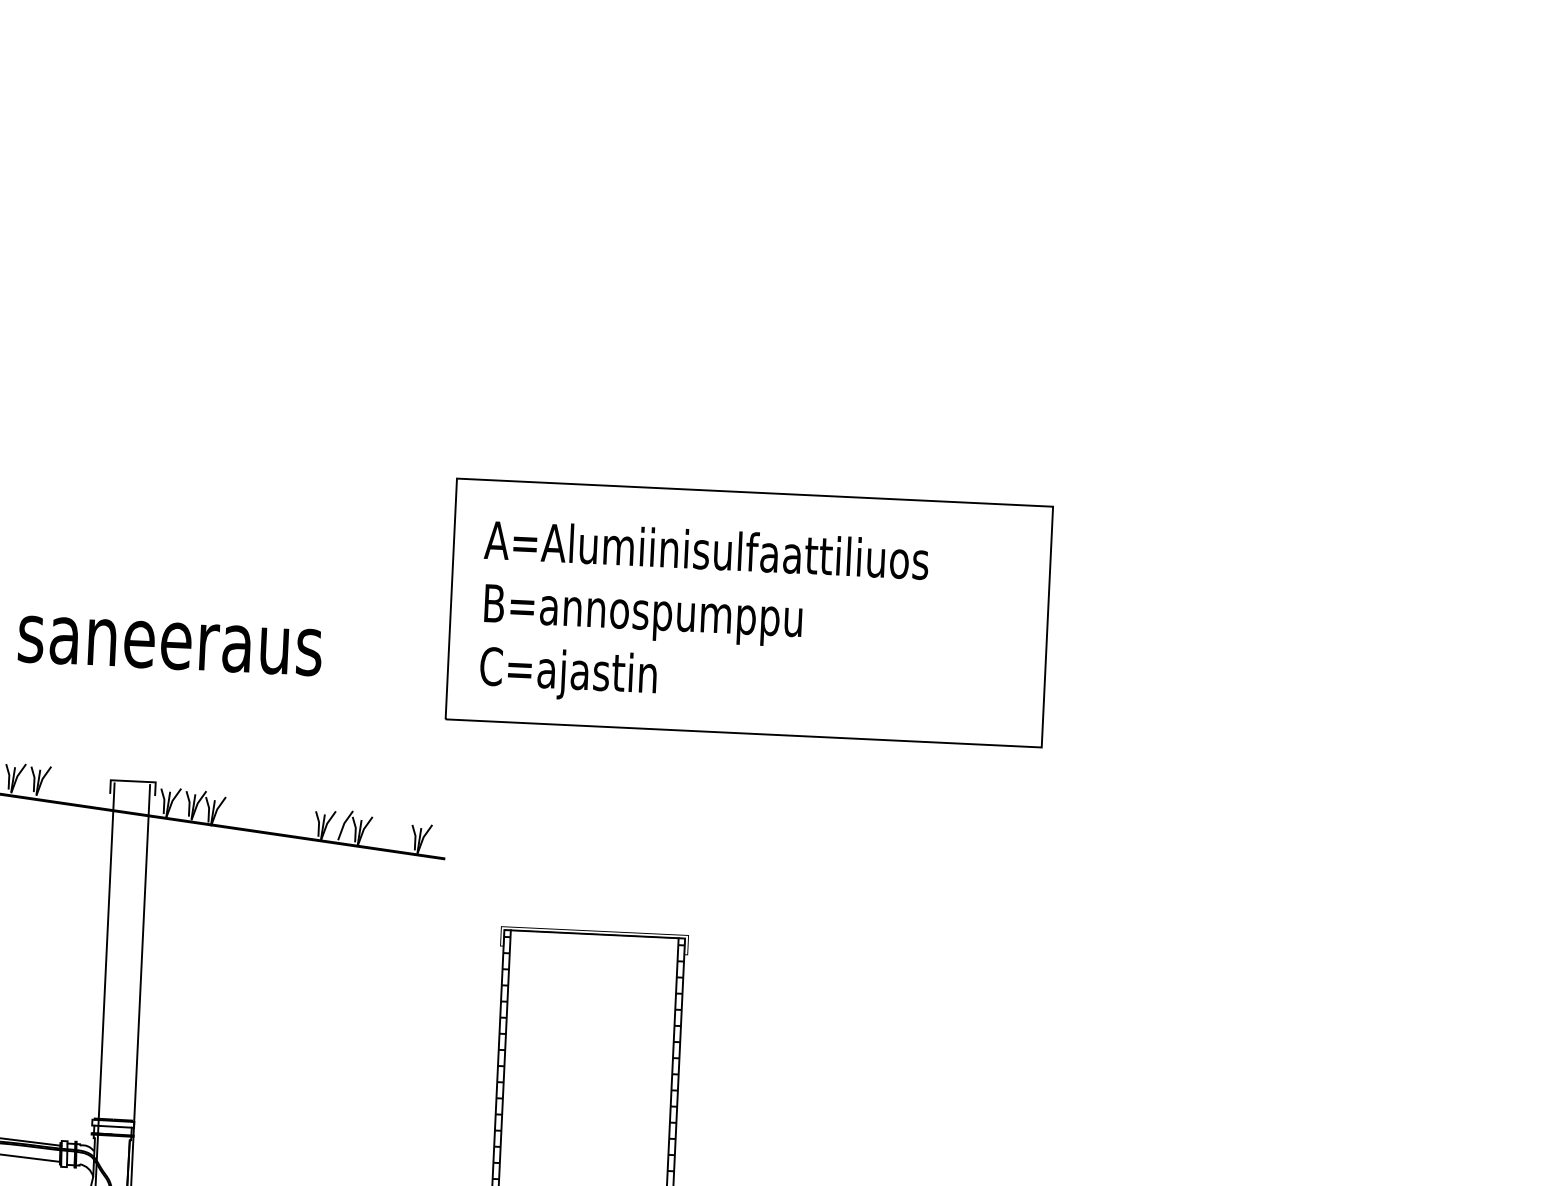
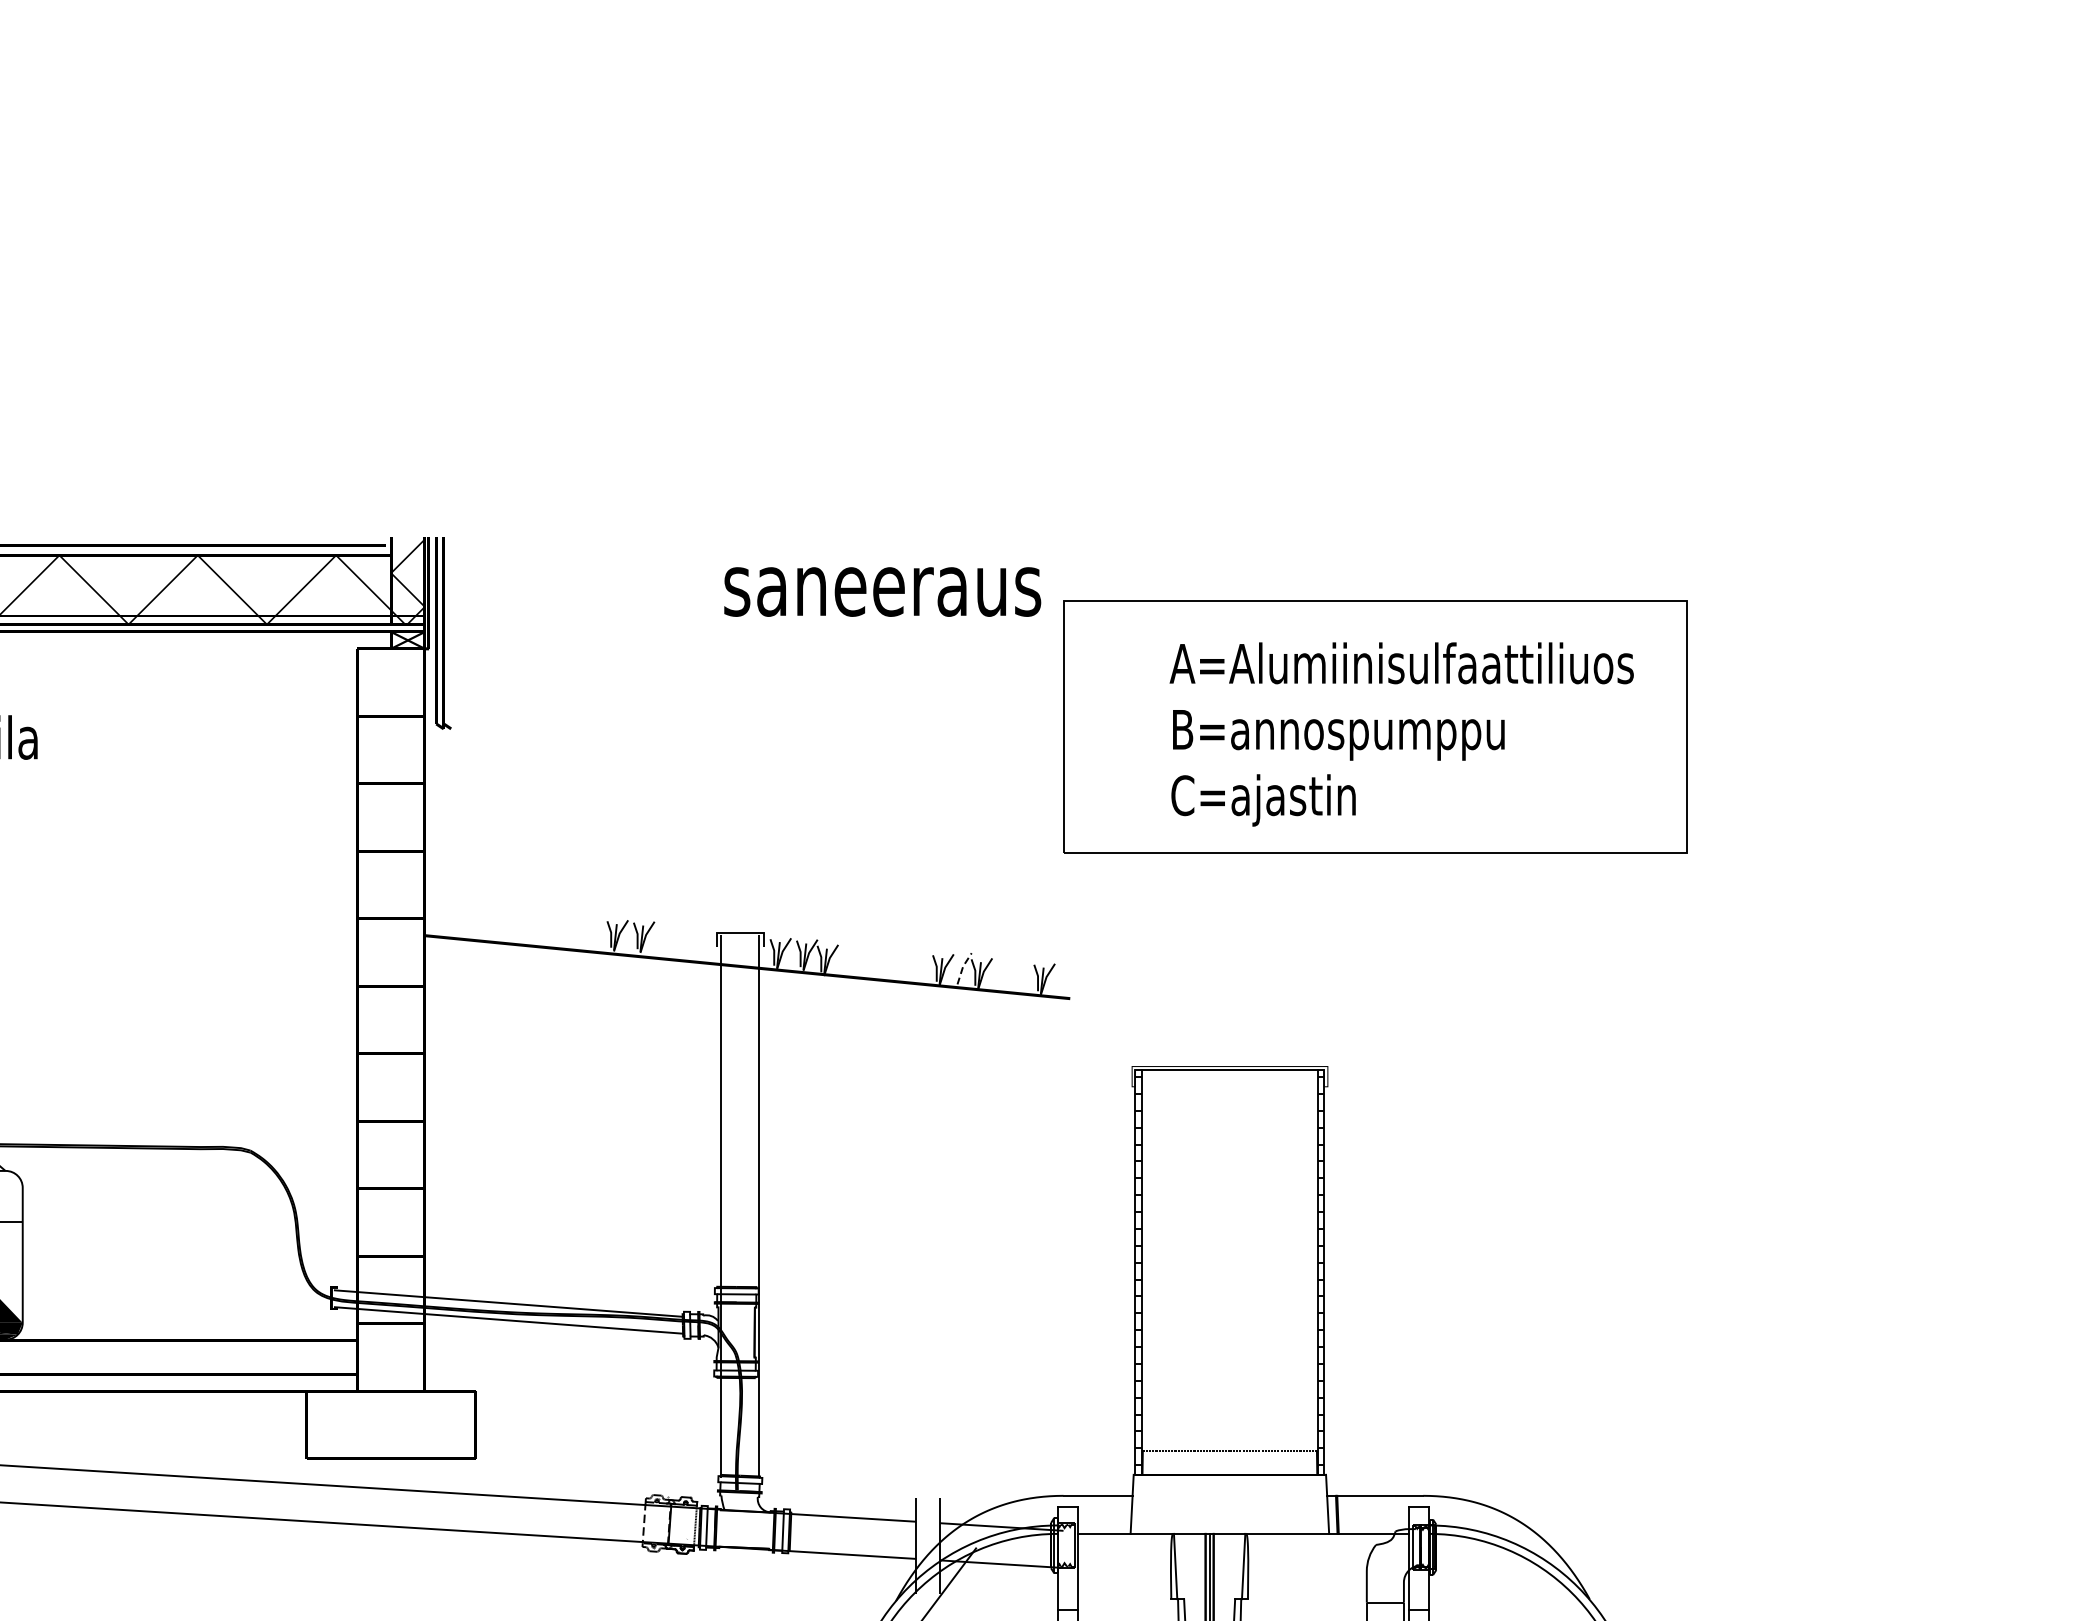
text: (703, 617) -> (1401, 734), moved
text: (170, 645) -> (882, 591), moved
line: (343, 824) -> (962, 967), solid -> dashed

